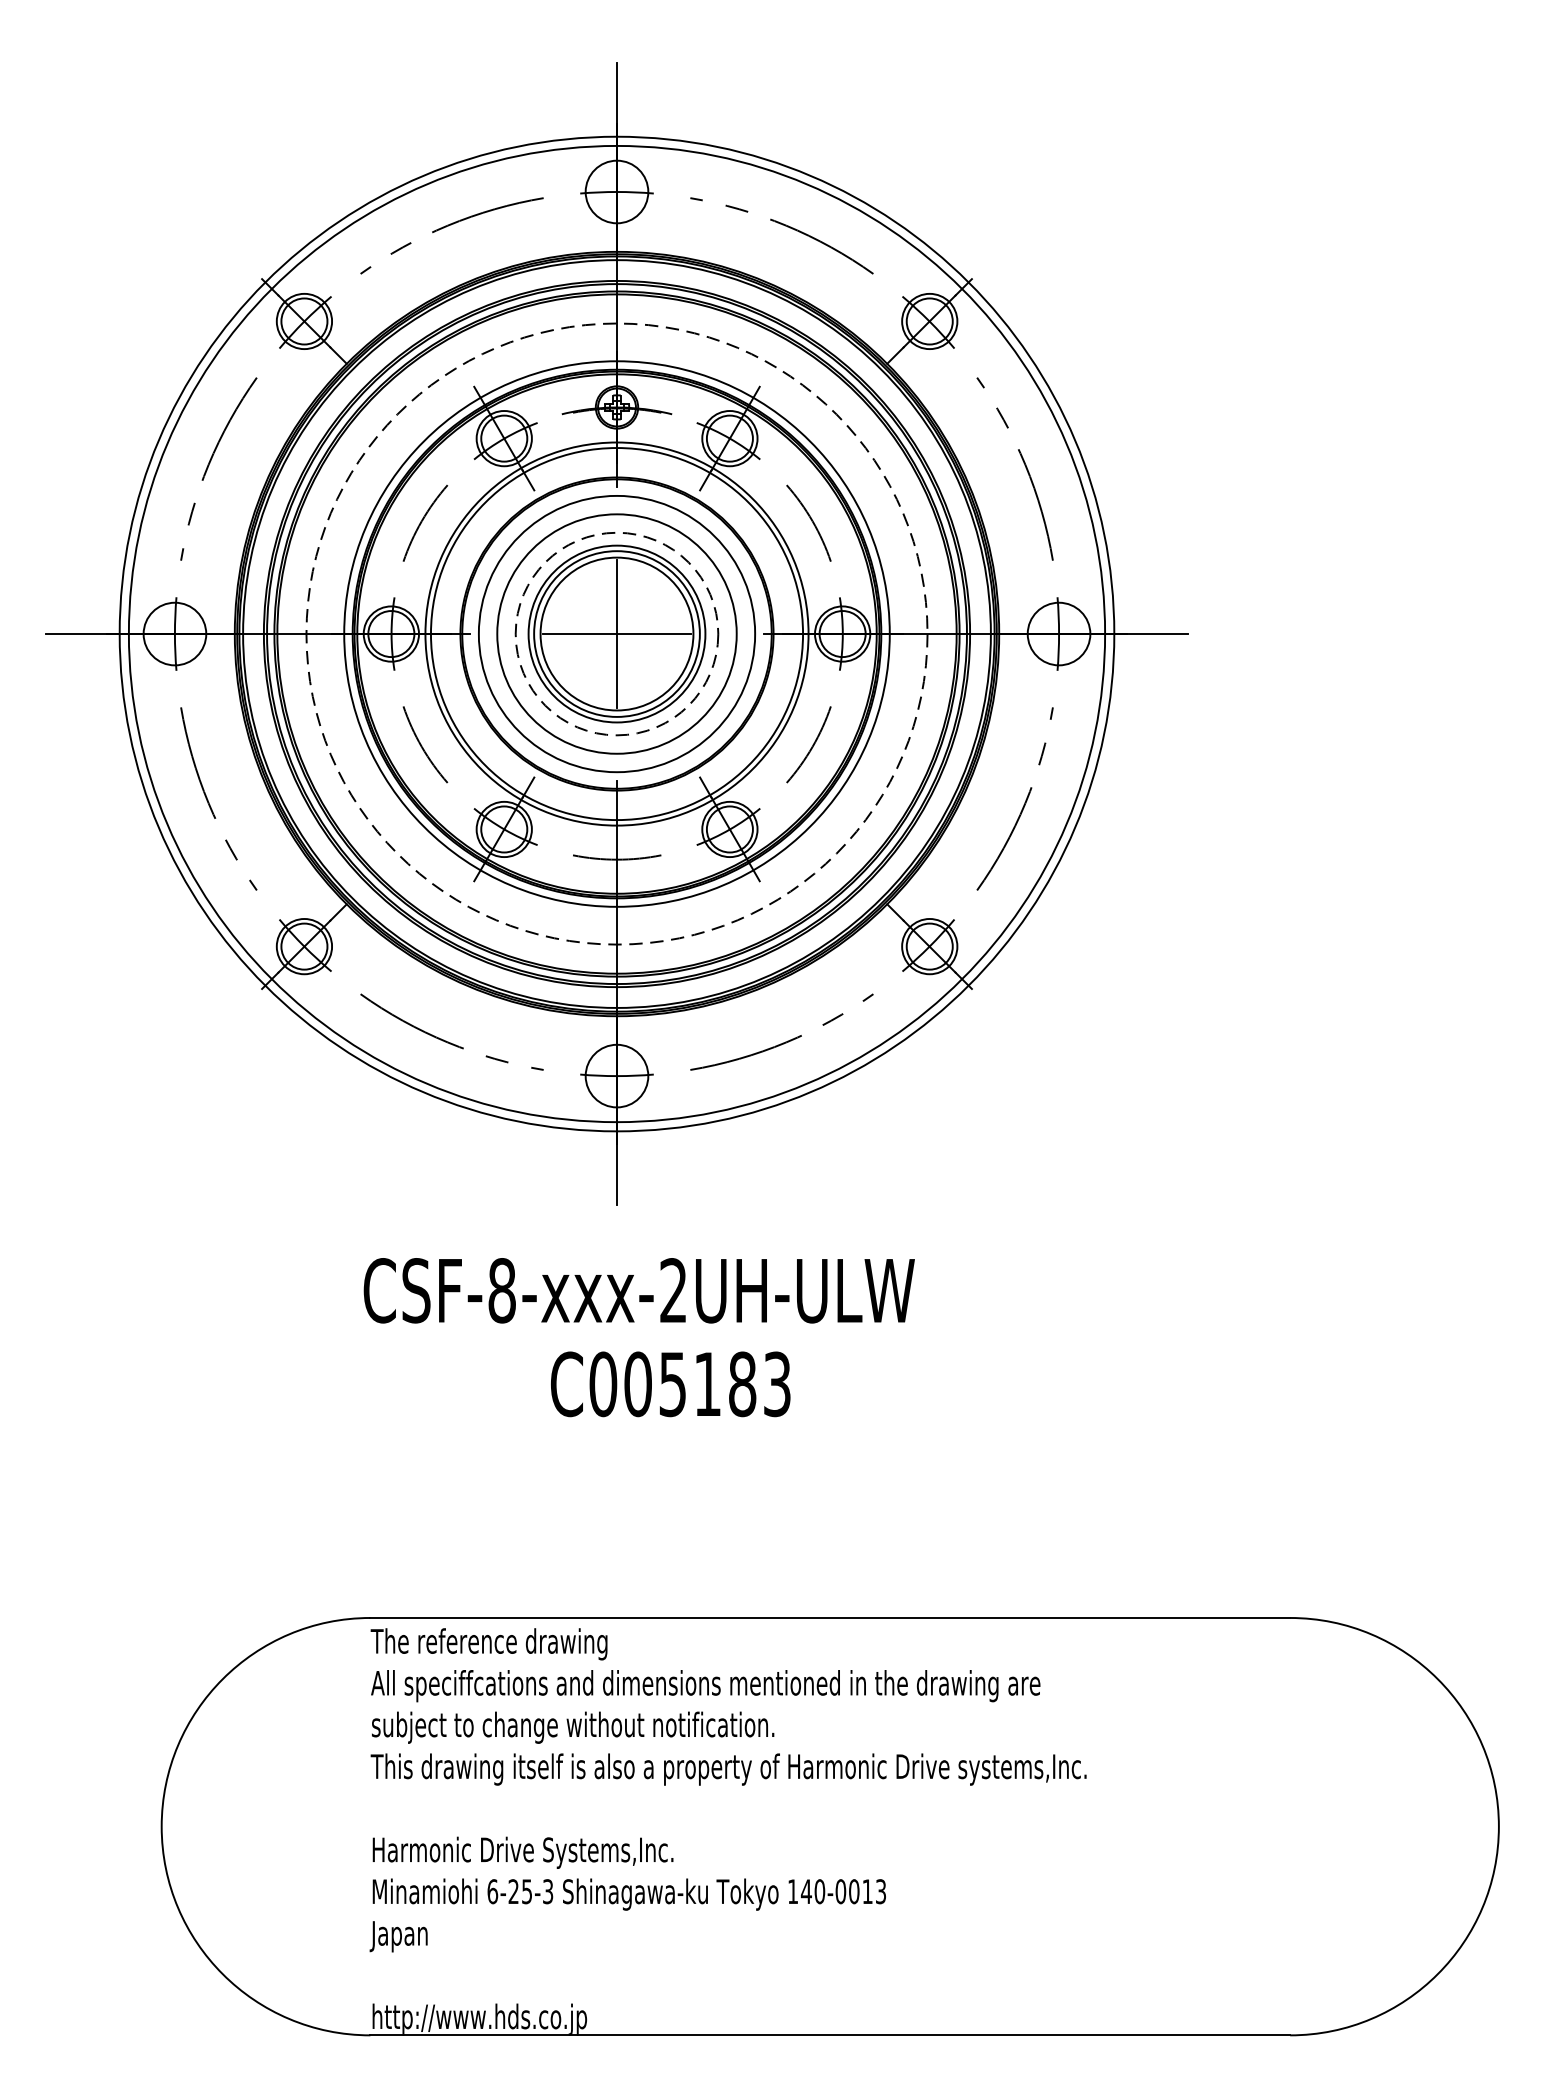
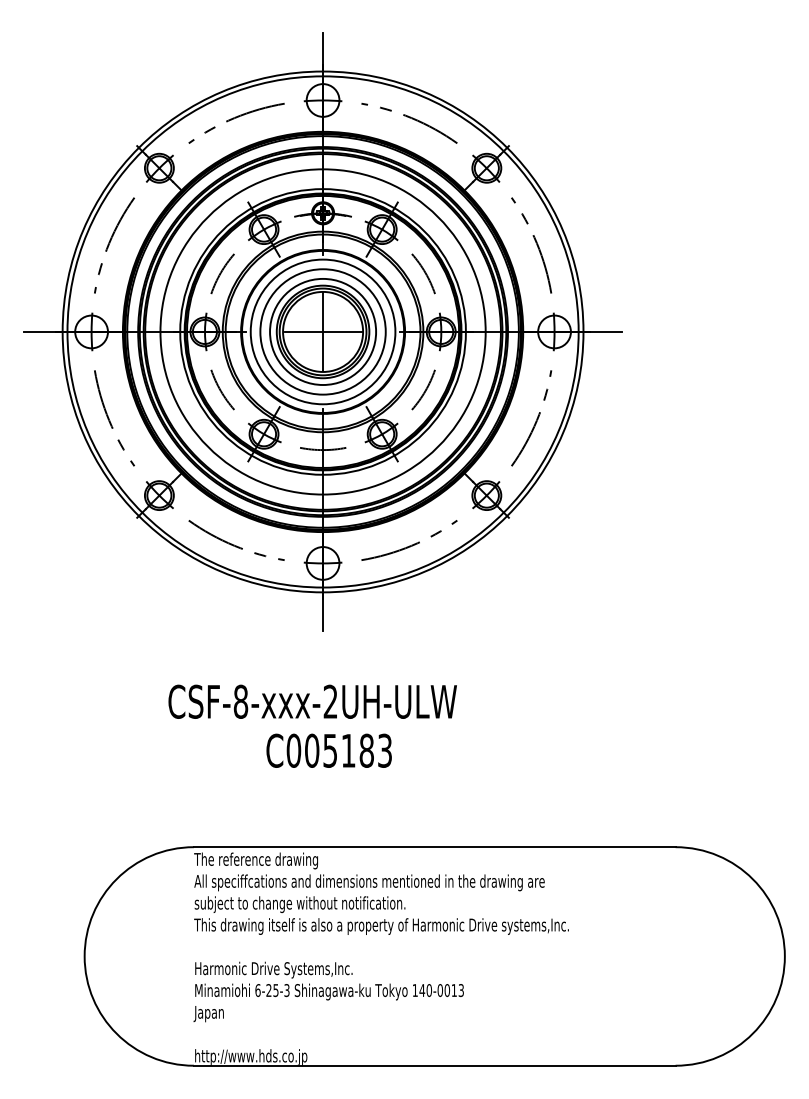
circle: (615, 633) -> (322, 331), dashed -> solid
circle: (617, 633) -> (323, 331), dashed -> solid
text: (638, 1335) -> (312, 725), moved

